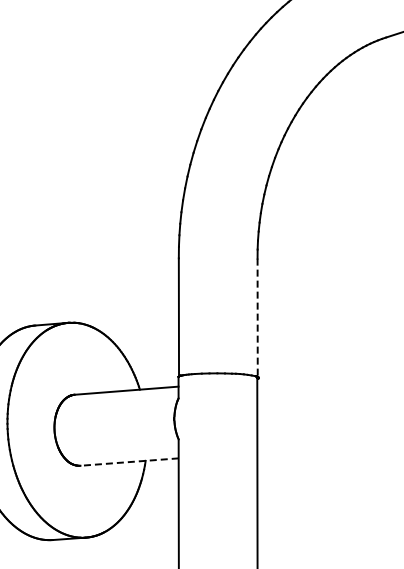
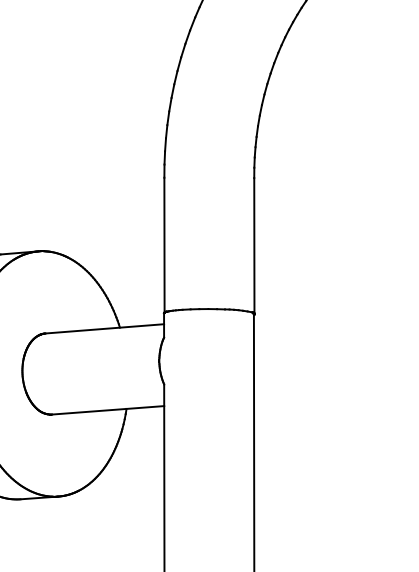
line: (257, 318) -> (254, 246), dashed -> solid
line: (129, 462) -> (108, 410), dashed -> solid

